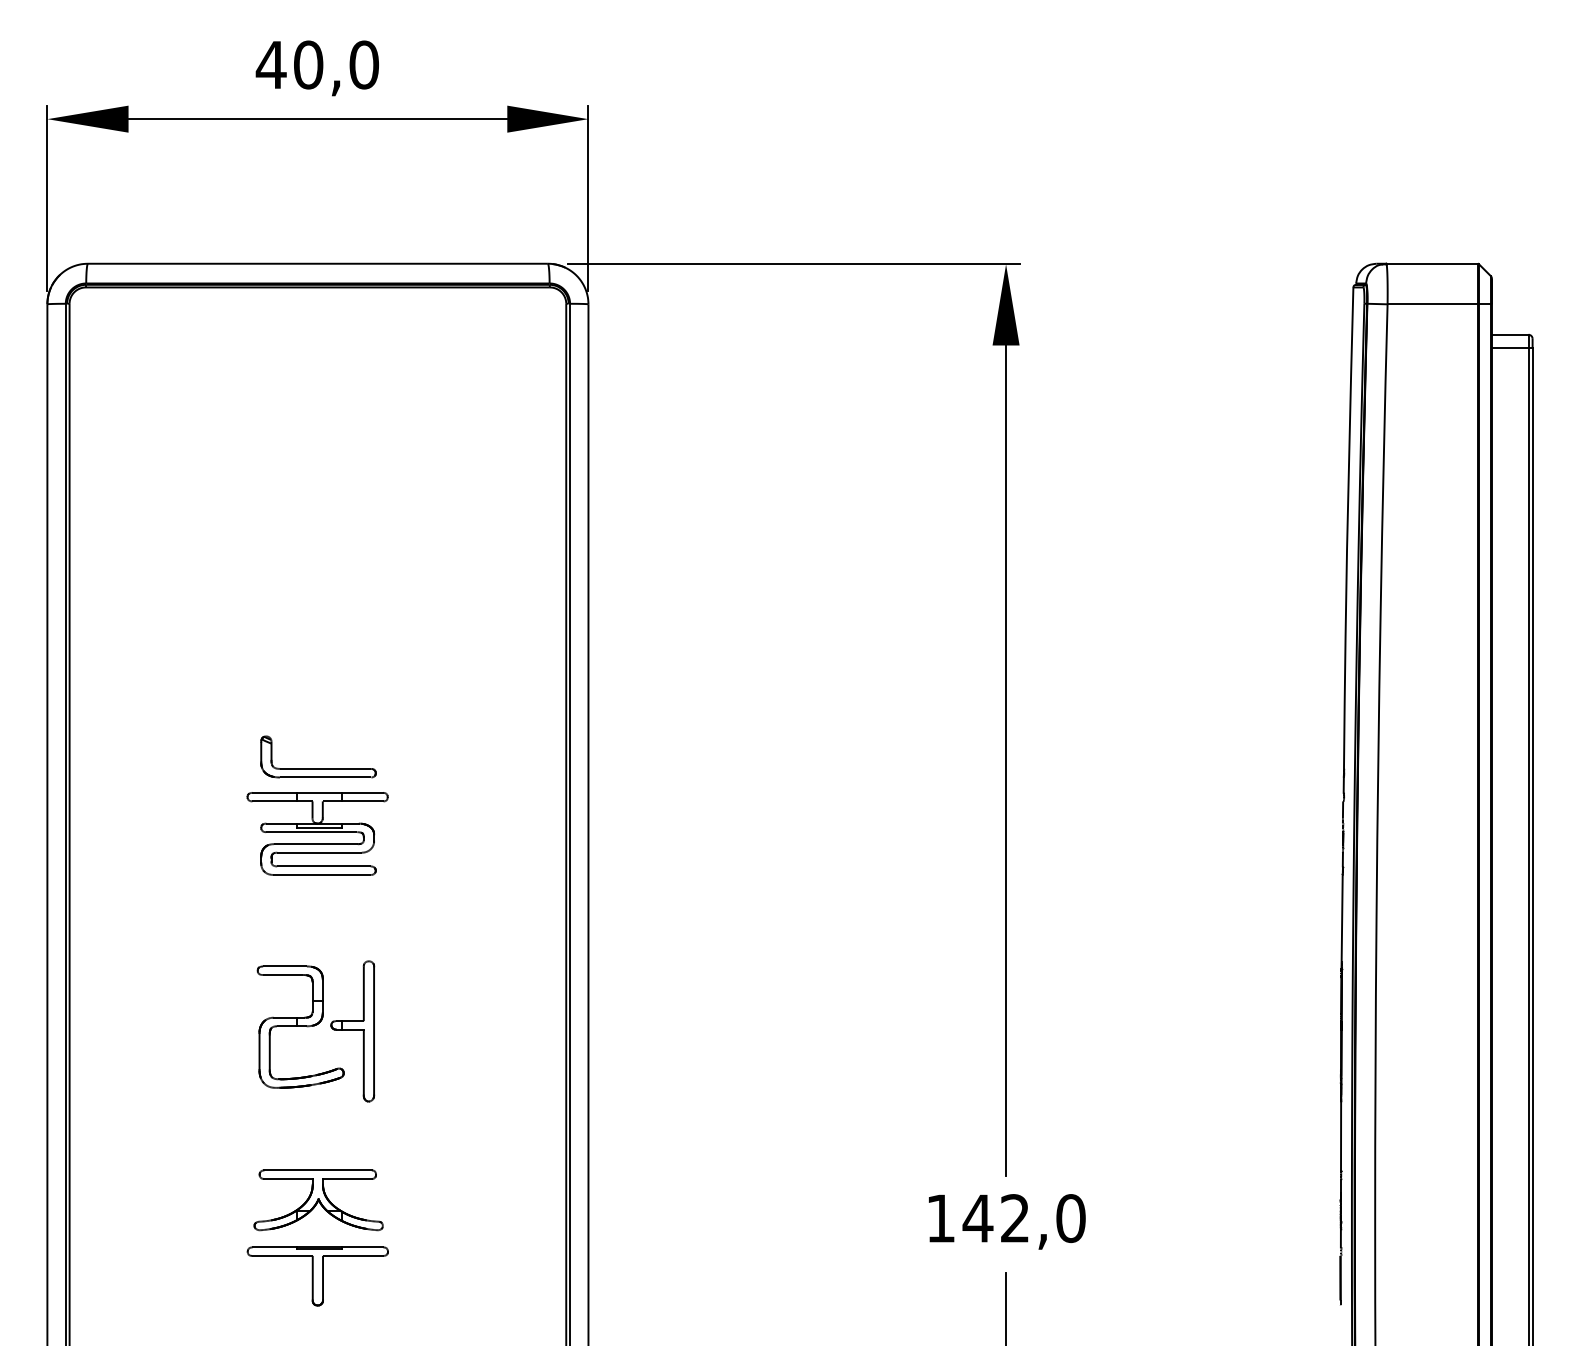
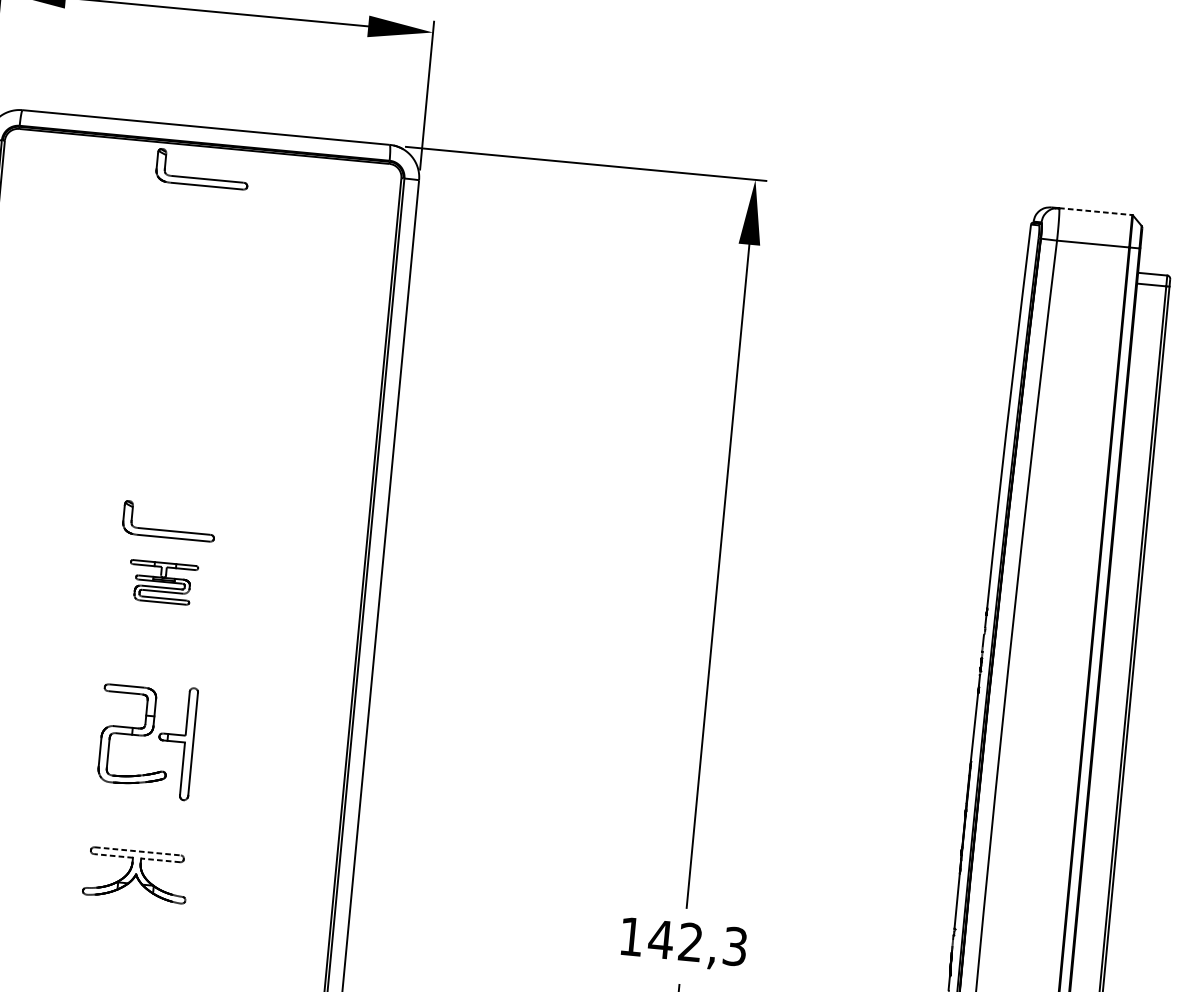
line: (1432, 263) -> (1096, 211), solid -> dashed
part: (318, 327) -> (201, 178), added
part: (317, 833) -> (162, 582), size x0.6
line: (318, 1170) -> (138, 851), solid -> dashed
line: (287, 1178) -> (112, 855), solid -> dashed
line: (346, 1178) -> (159, 859), solid -> dashed
text: (1070, 1218) -> (734, 946), 142,0 -> 142,3
part: (317, 1276) -> (129, 936), removed

